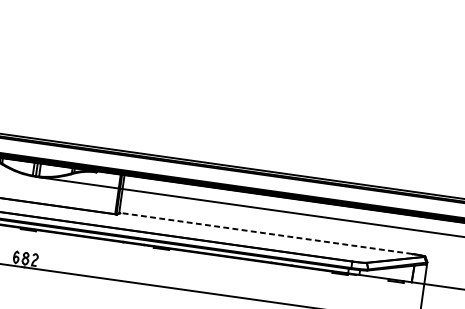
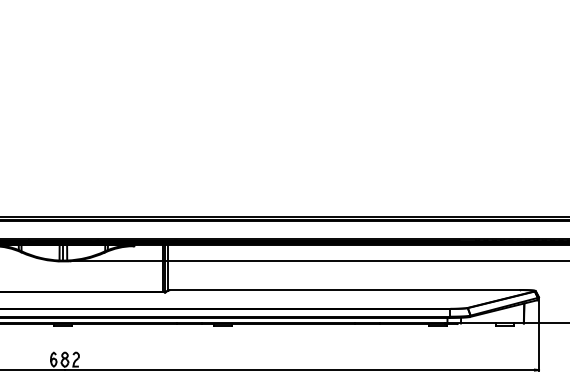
line: (266, 233) -> (344, 290), dashed -> solid

